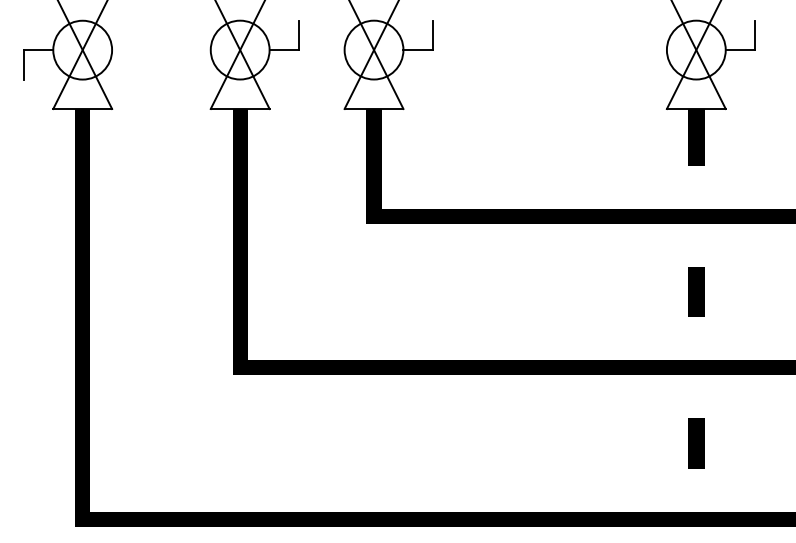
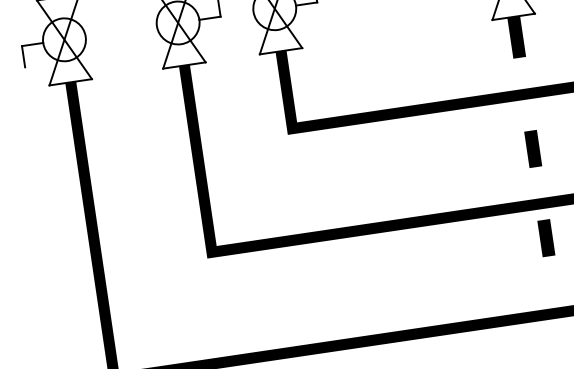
line: (696, 443) -> (546, 238), moved

